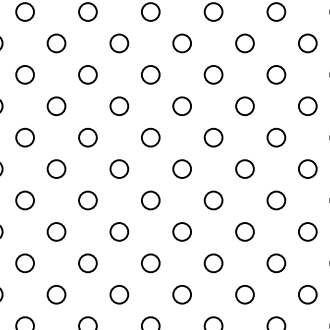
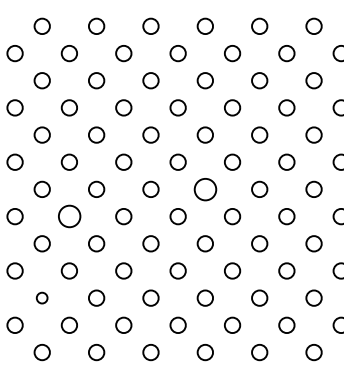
circle: (212, 136) -> (204, 188), size x1.4
circle: (55, 168) -> (68, 216), size x1.4
circle: (24, 262) -> (41, 297), size x0.7

